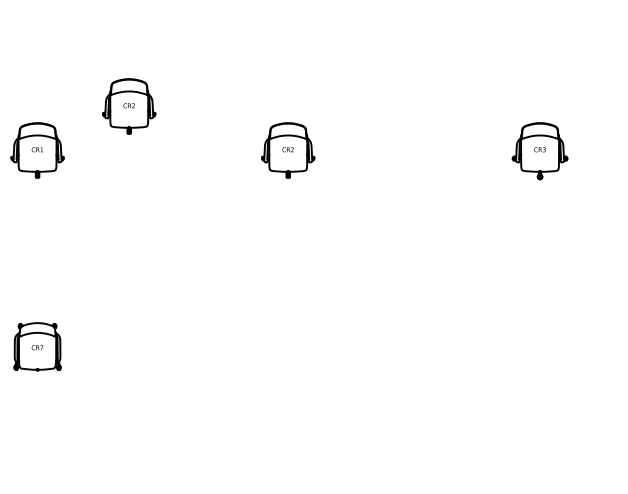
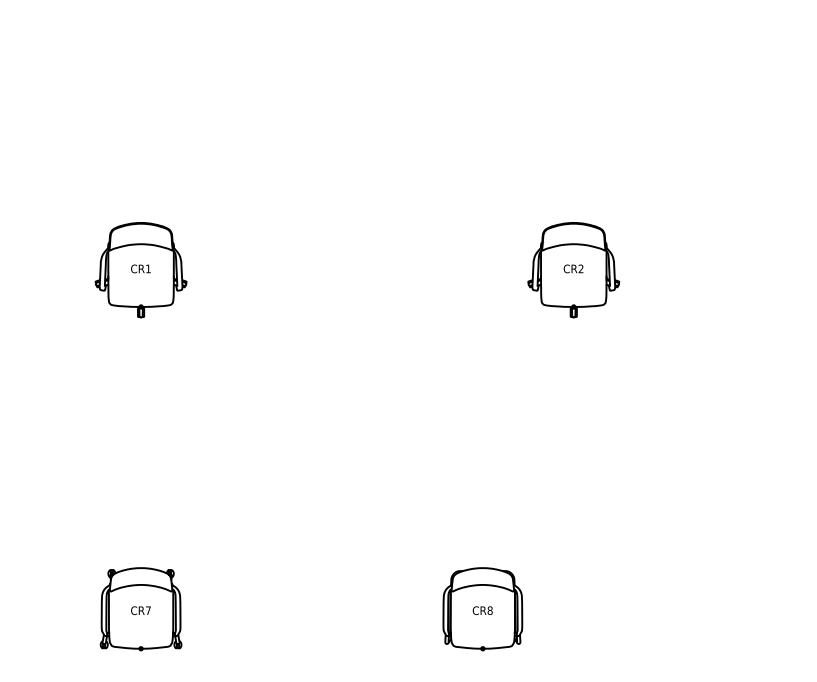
part: (129, 106) -> (299, 194), removed
part: (235, 346) -> (482, 608), added

